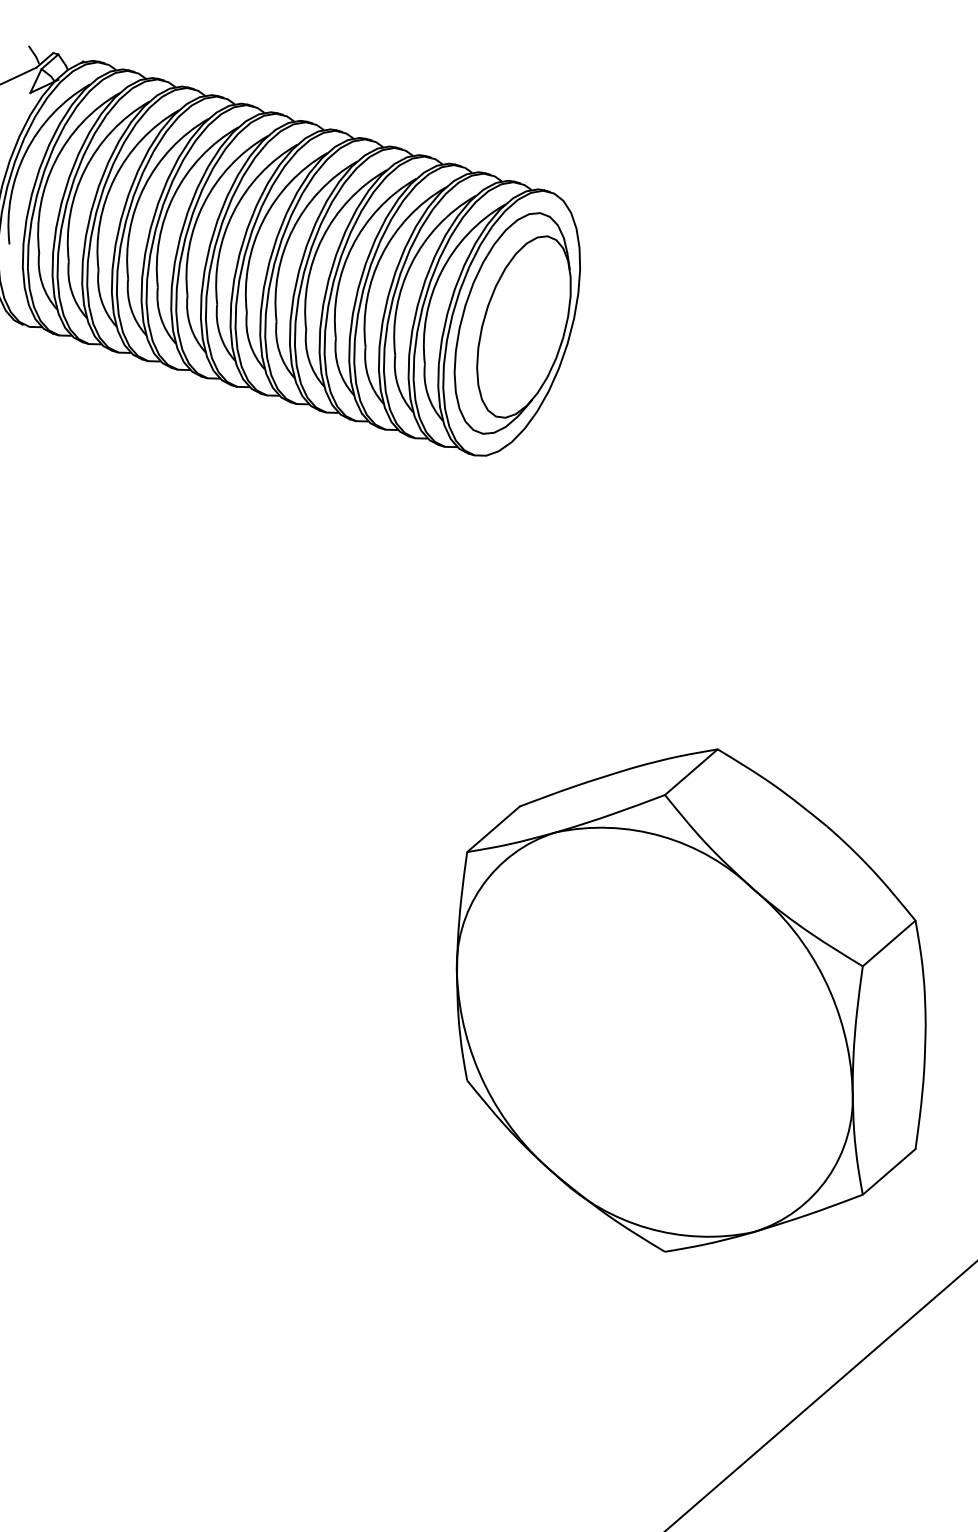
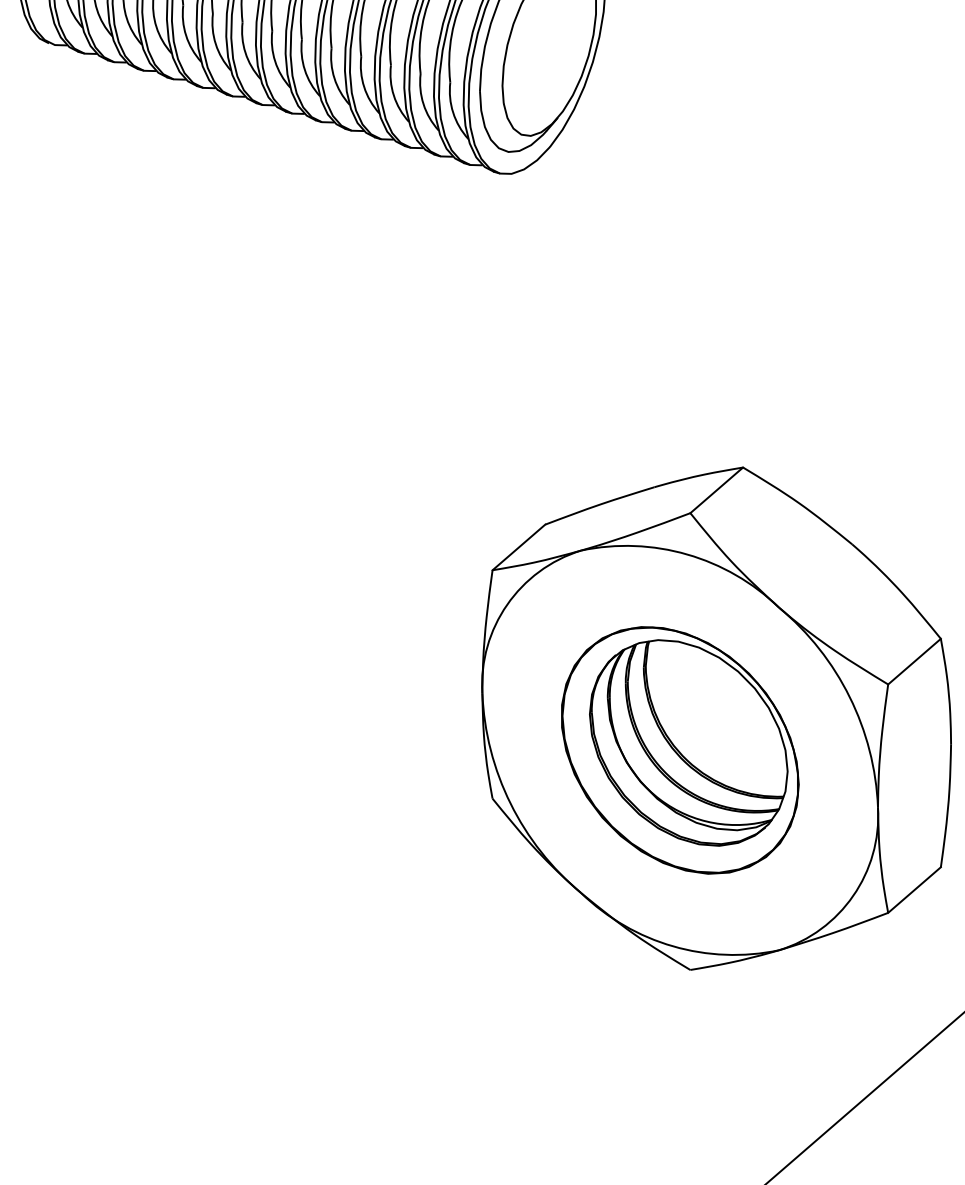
part: (654, 1032) -> (679, 750), added

